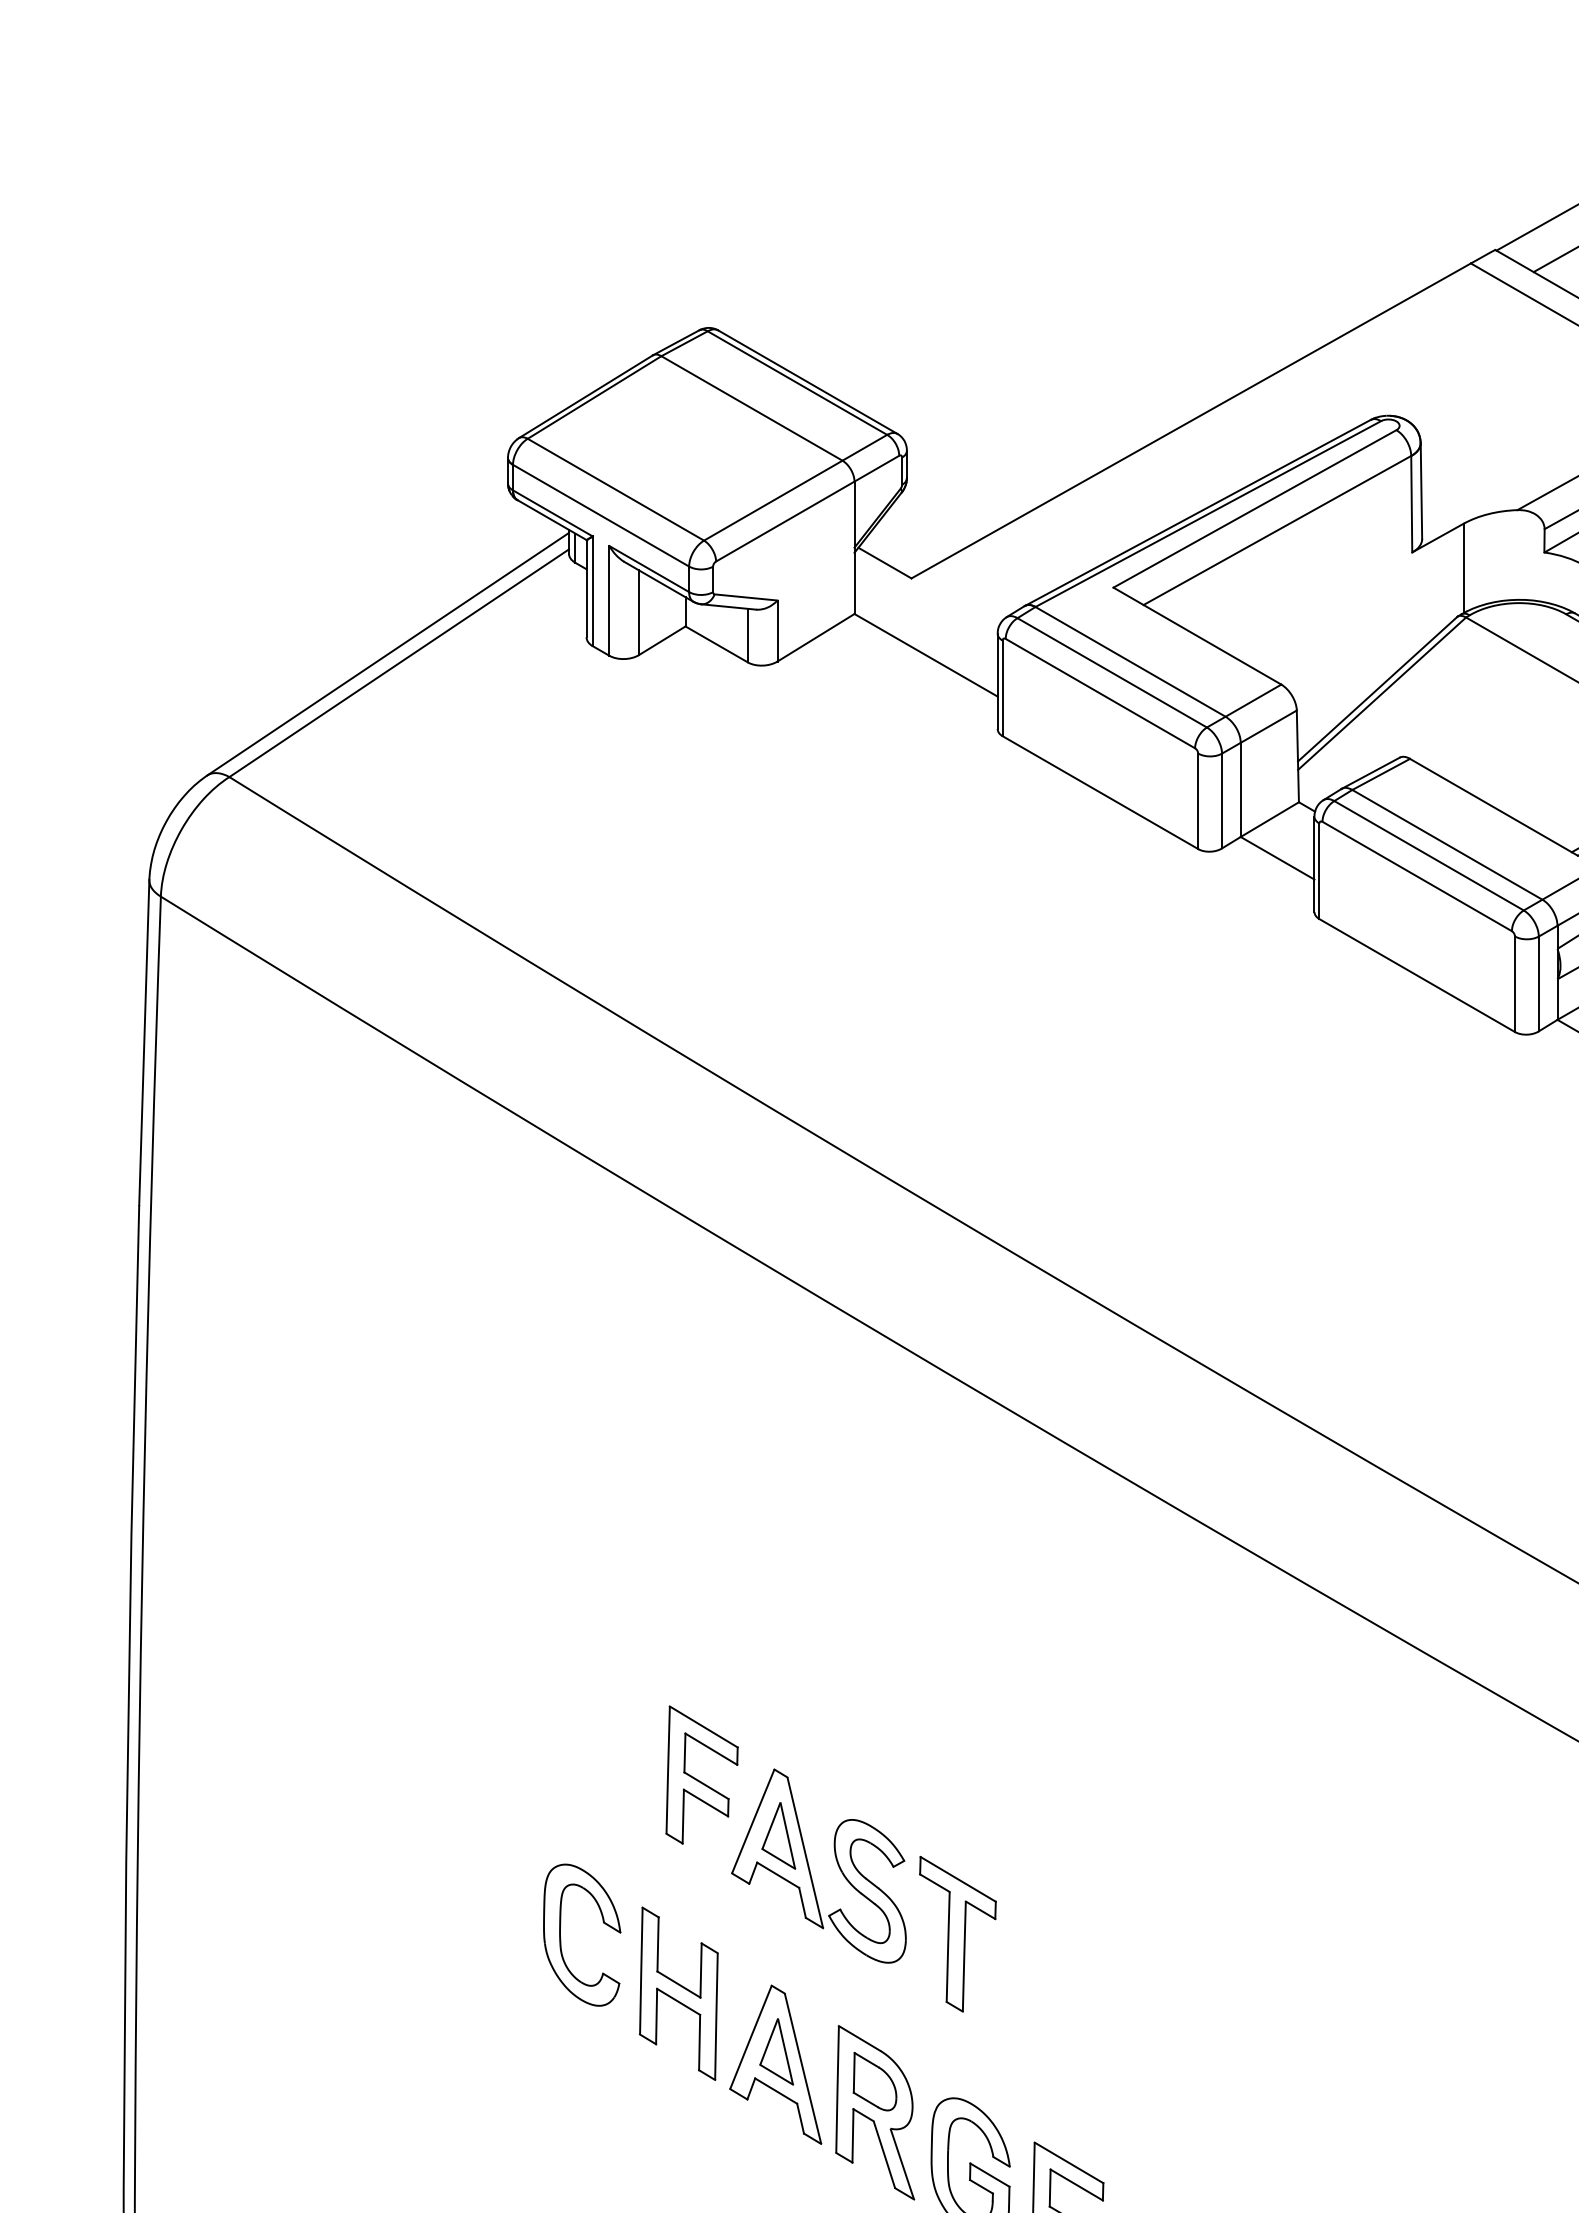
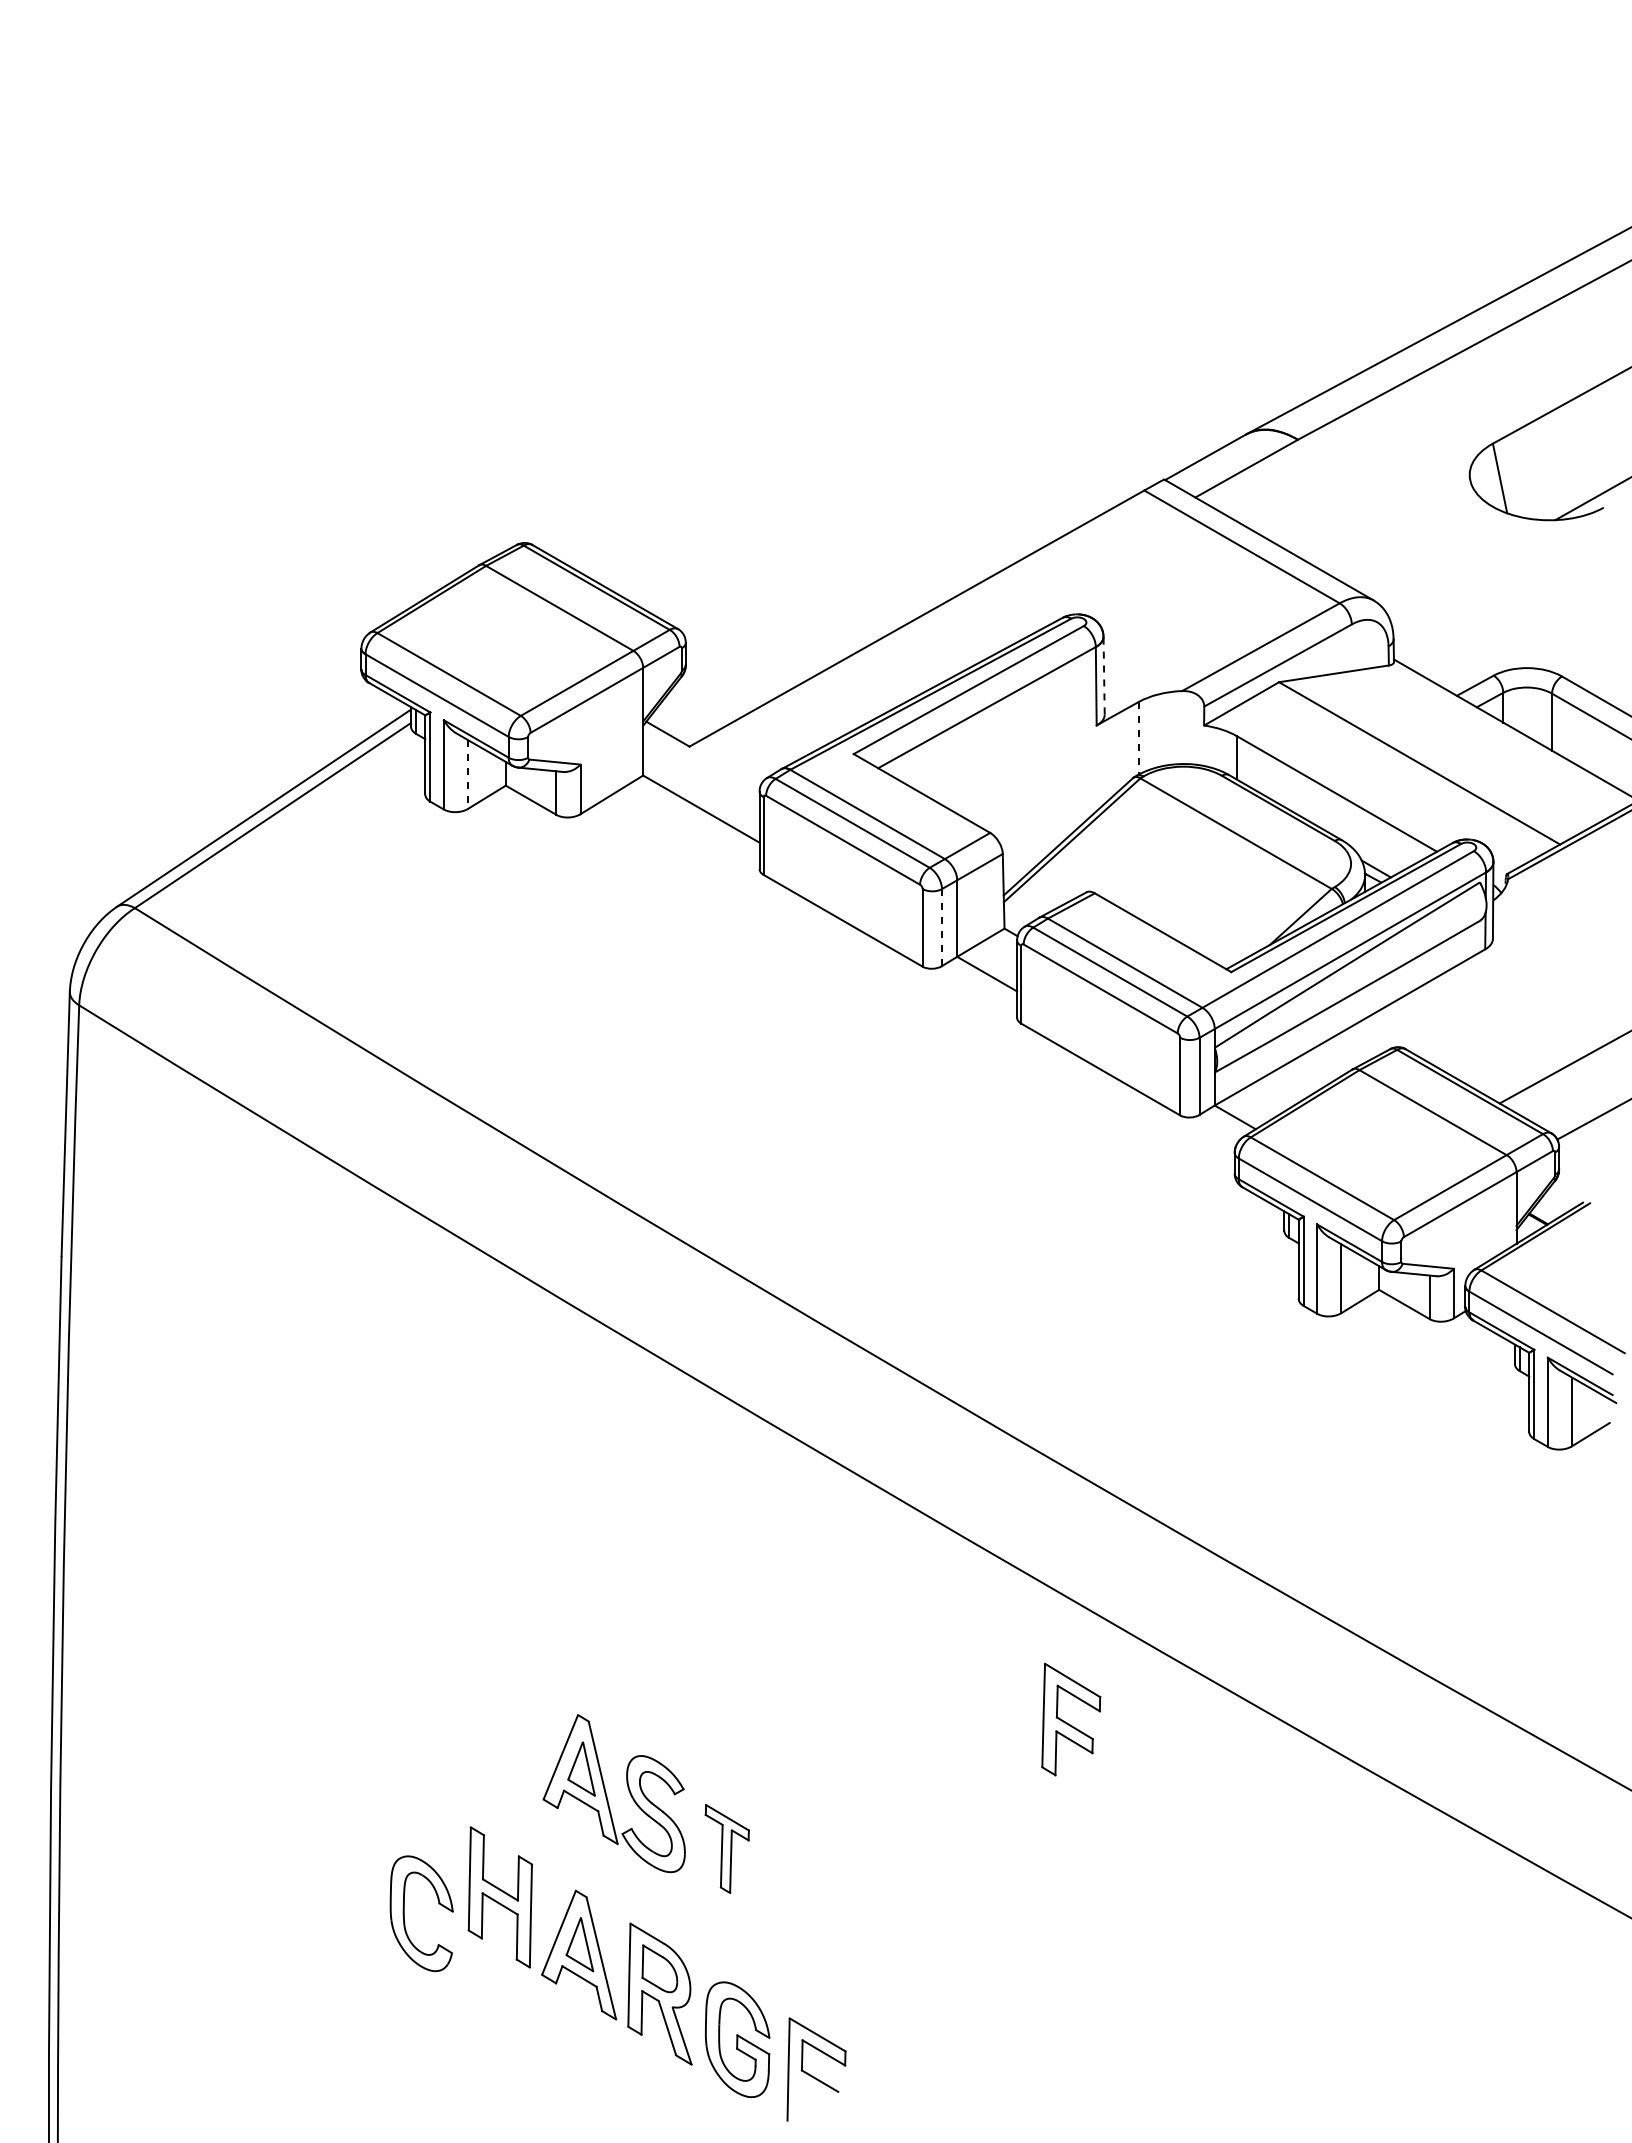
line: (1421, 490) -> (1104, 675), solid -> dashed
line: (1463, 568) -> (1138, 738), solid -> dashed
line: (639, 613) -> (468, 775), solid -> dashed
line: (1222, 800) -> (942, 927), solid -> dashed
part: (702, 1774) -> (1071, 1719), moved
part: (958, 1933) -> (727, 1848), size x0.7
part: (560, 1934) -> (404, 1913), moved

